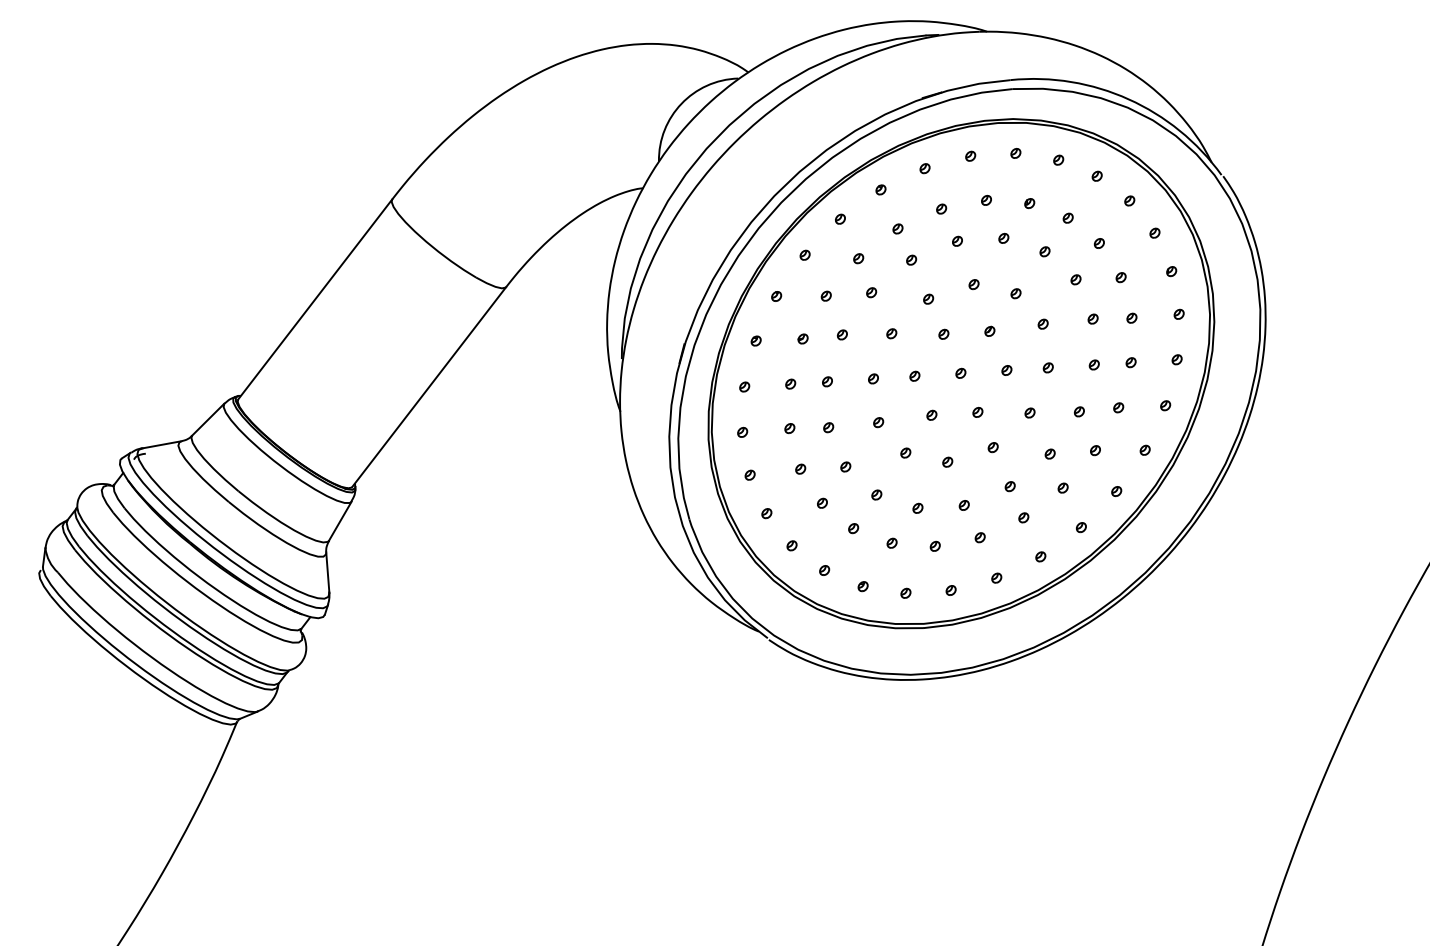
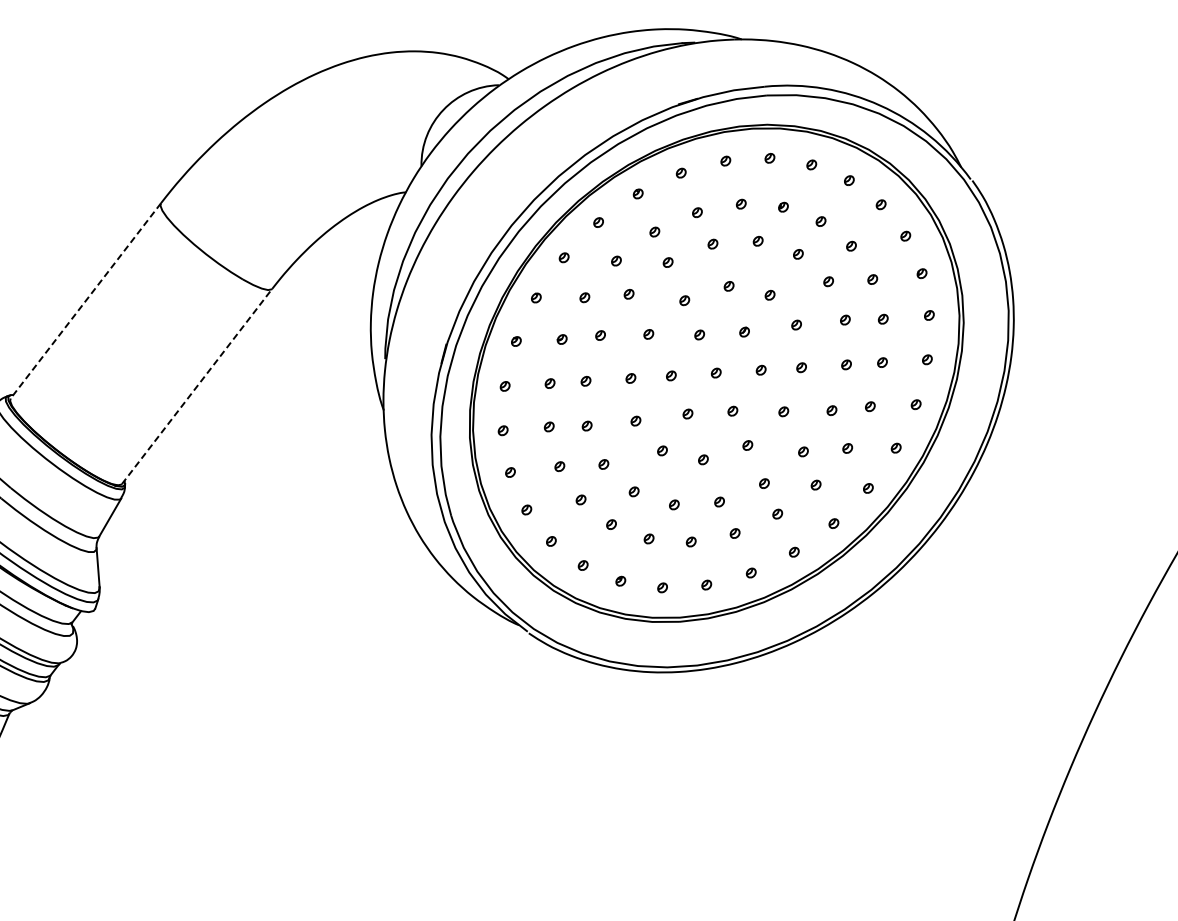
line: (314, 299) -> (85, 300), solid -> dashed
line: (429, 386) -> (197, 385), solid -> dashed

